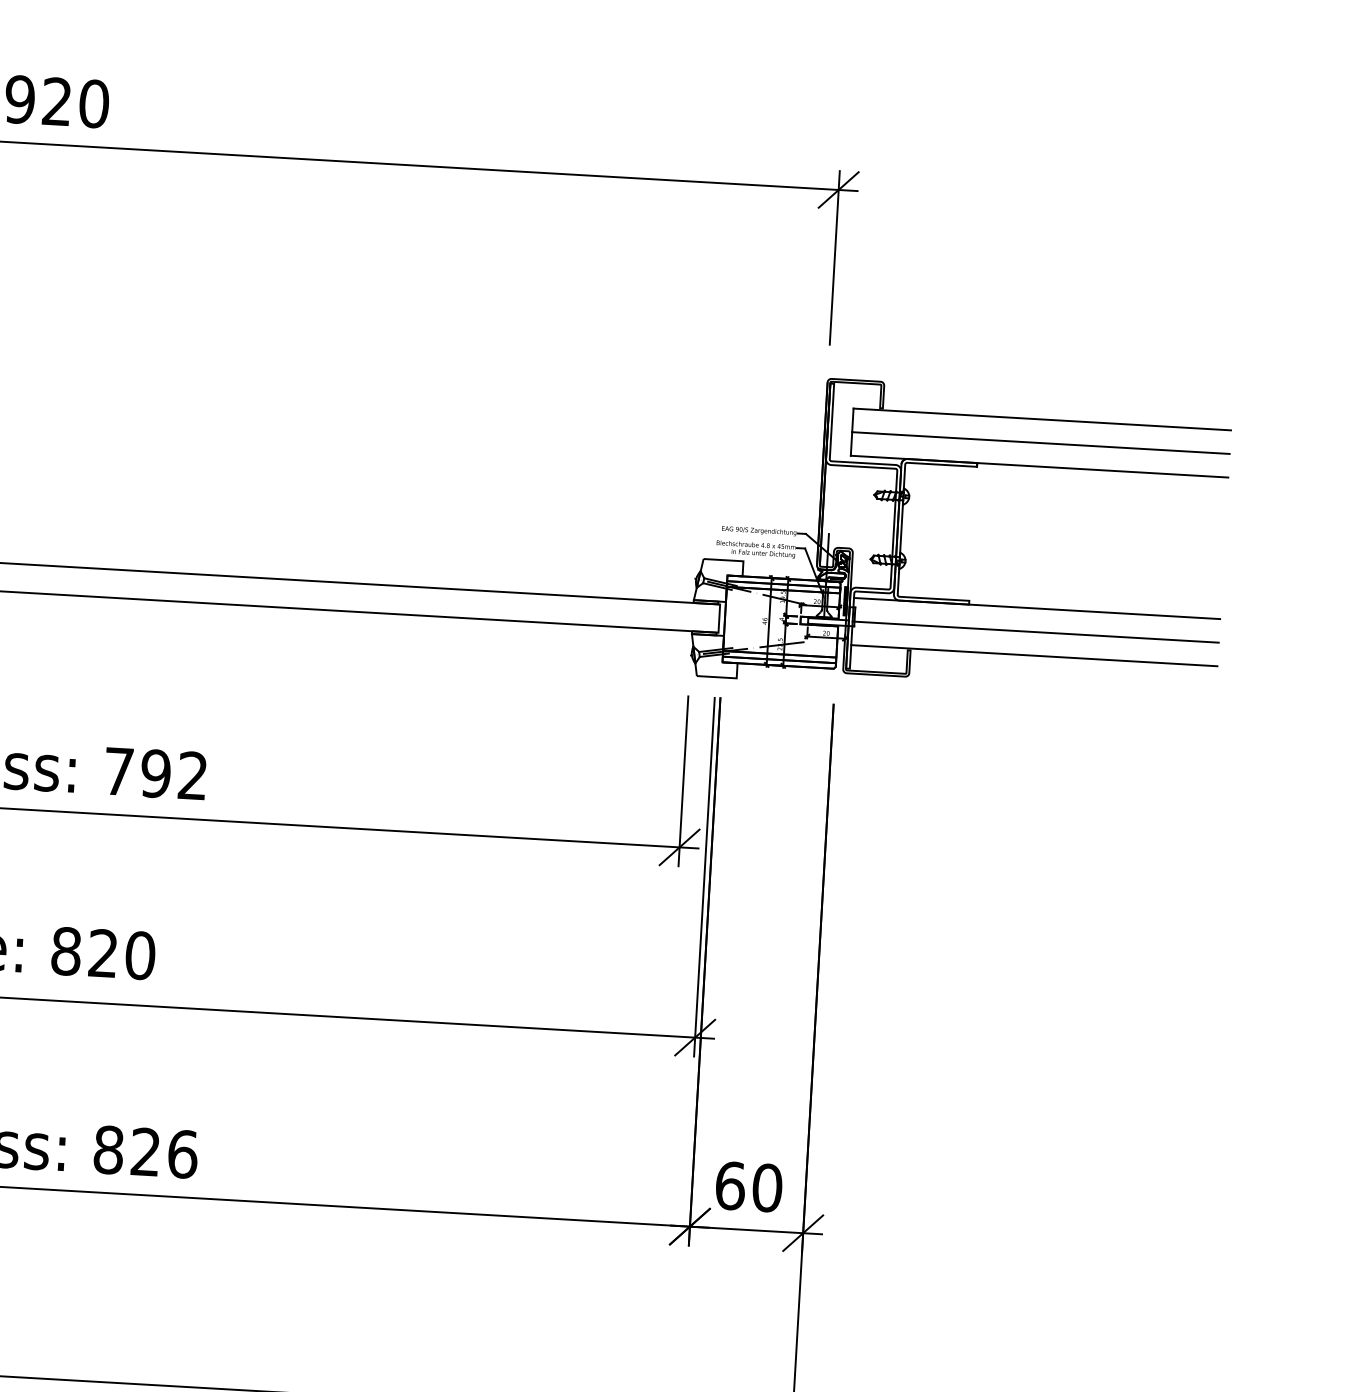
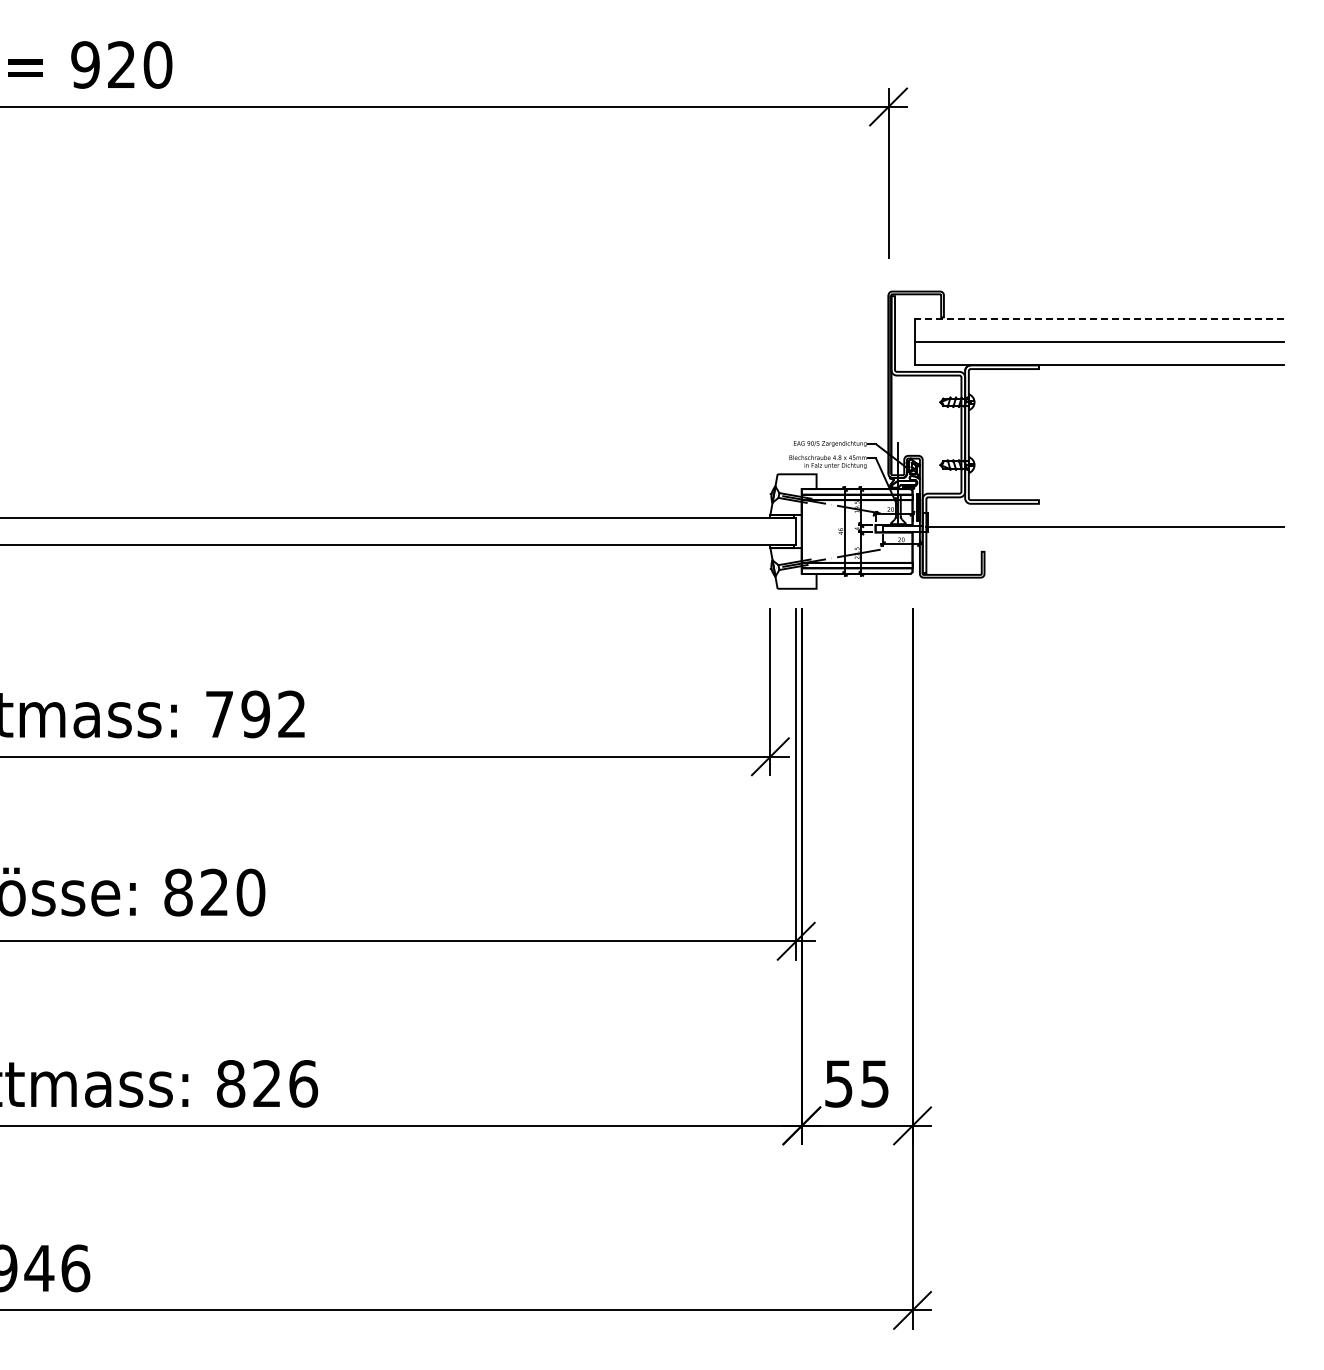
line: (1041, 419) -> (1099, 319), solid -> dashed
line: (1037, 608) -> (1105, 503), removed
line: (1034, 655) -> (1105, 549), removed
text: (749, 1186) -> (857, 1083), 60 -> 55

